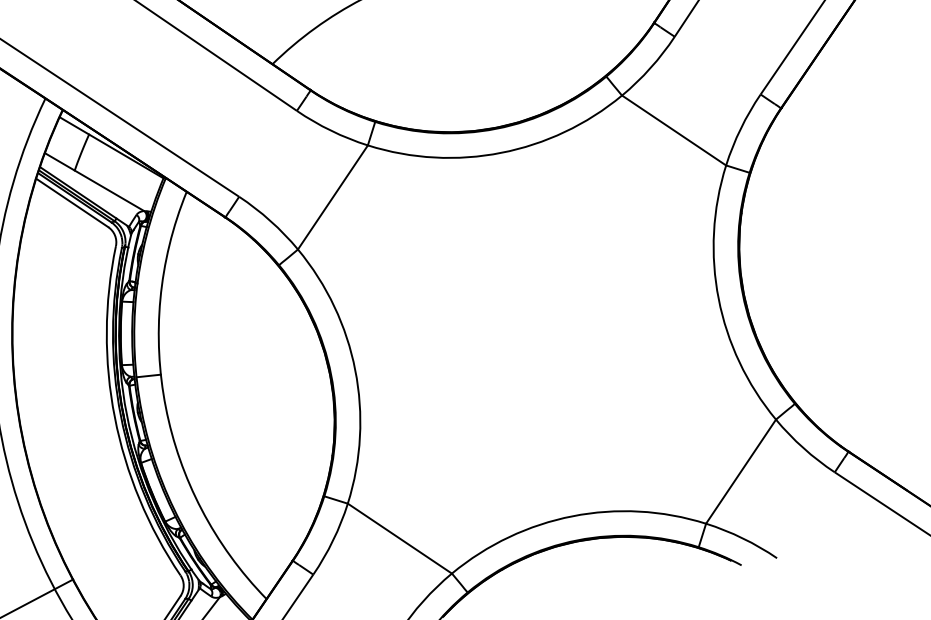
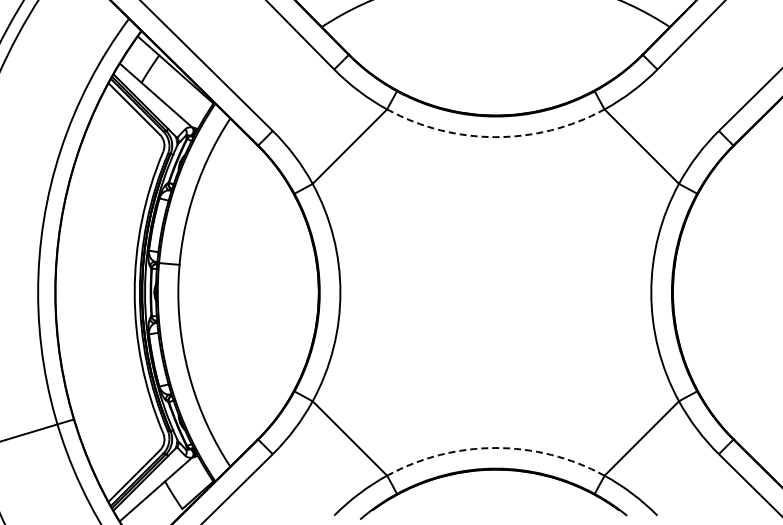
arc: (501, 153) -> (495, 137), solid -> dashed
arc: (572, 516) -> (495, 448), solid -> dashed

